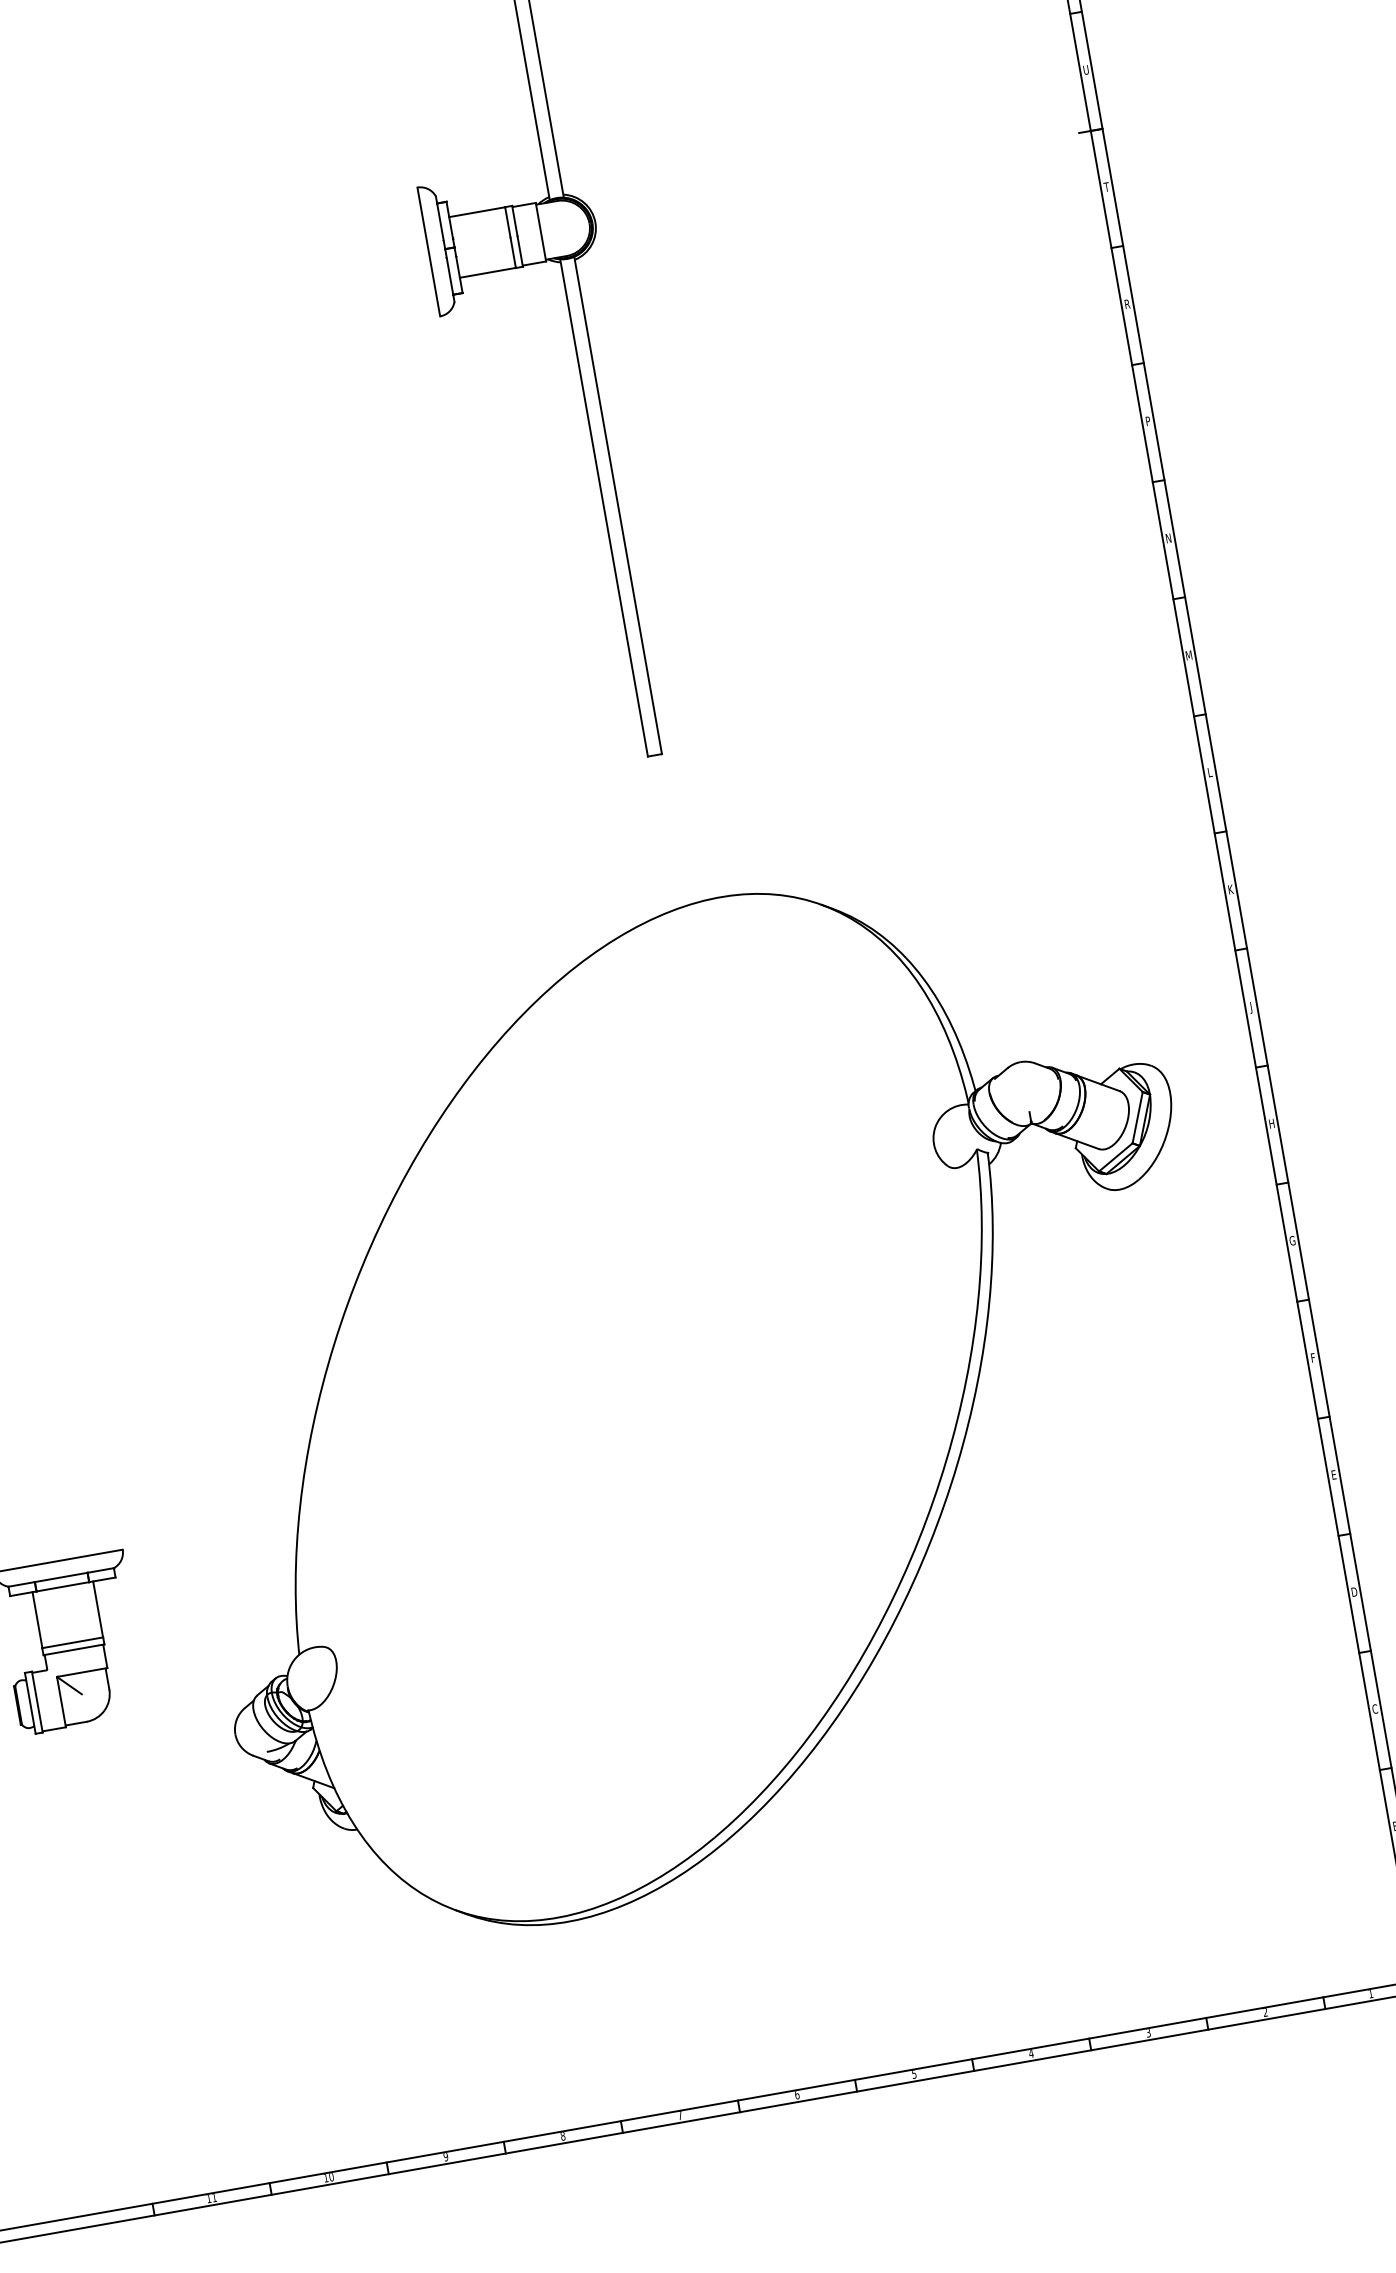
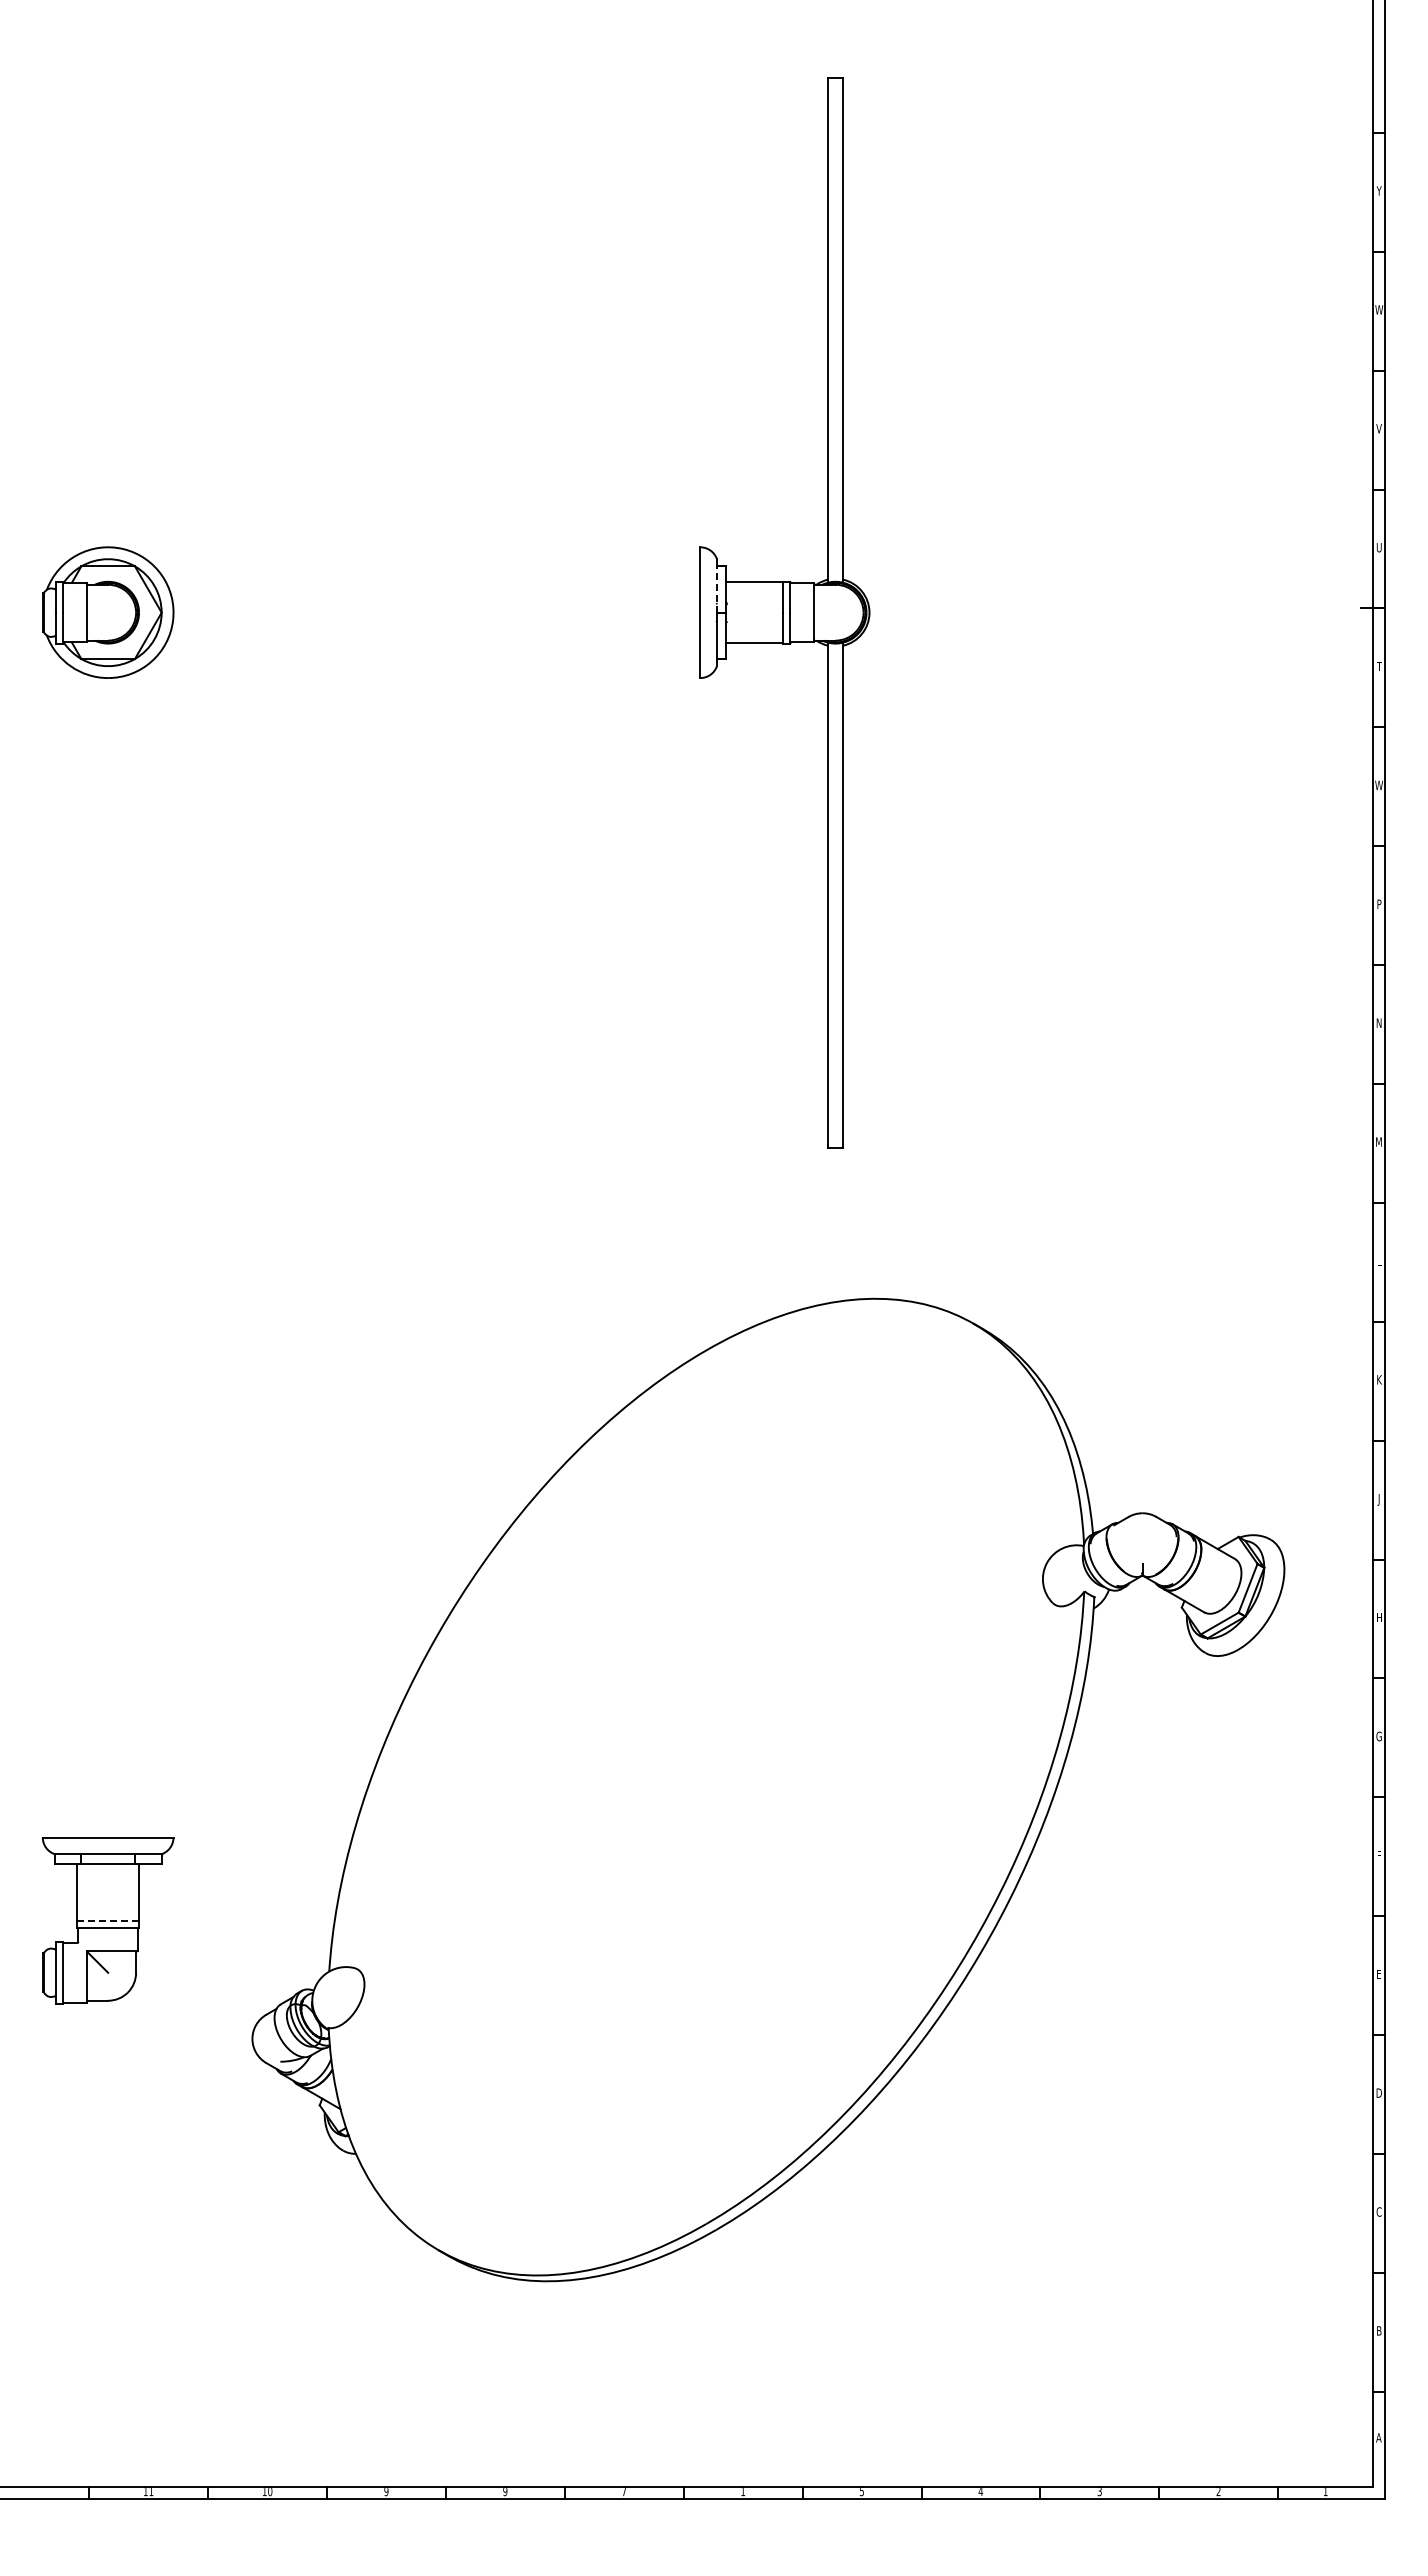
line: (440, 226) -> (716, 589), solid -> dashed
text: (1126, 303) -> (1378, 784), R -> W
line: (73, 1642) -> (108, 1920), solid -> dashed
text: (797, 2095) -> (743, 2492), 6 -> 1
text: (563, 2137) -> (505, 2492), 8 -> 9

